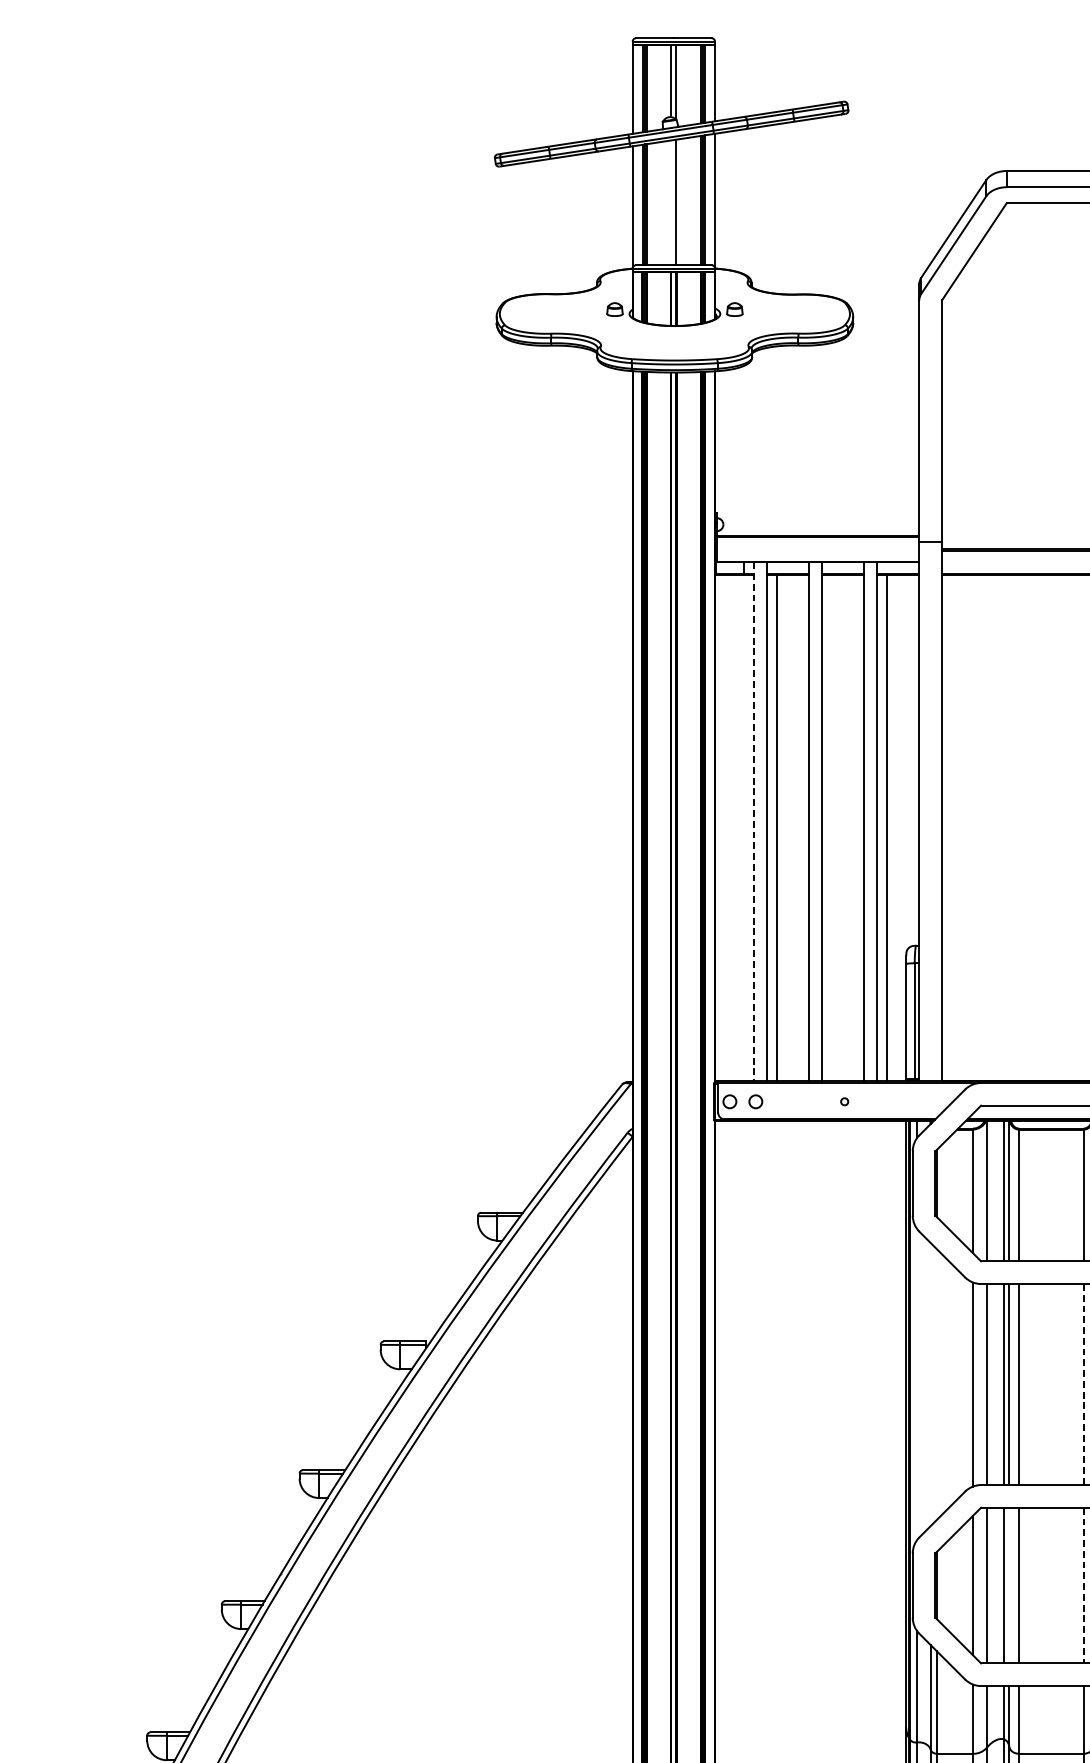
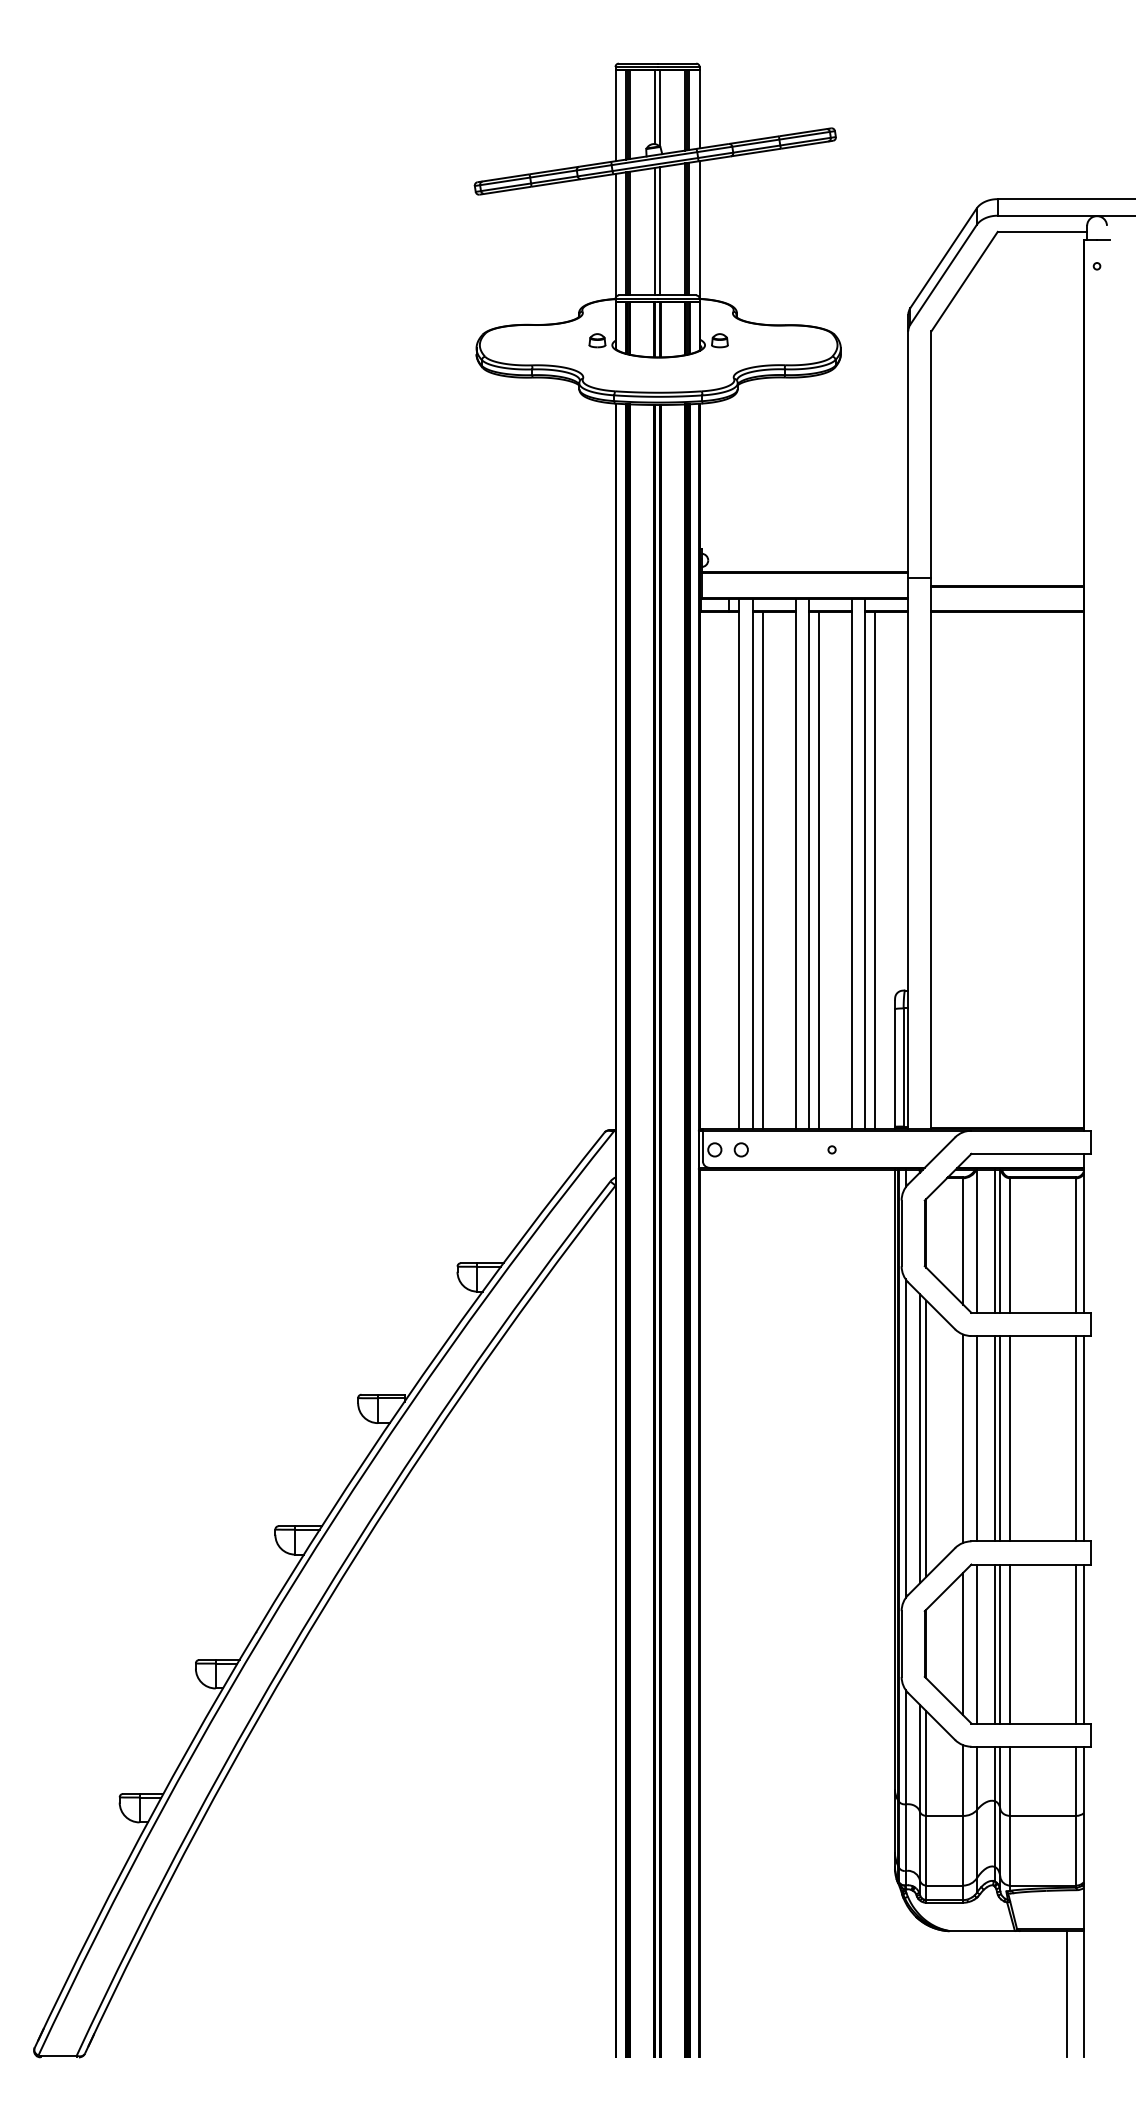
line: (670, 202) -> (654, 231), added
line: (754, 821) -> (739, 863), dashed -> solid
line: (831, 828) -> (818, 870), added
line: (916, 1384) -> (905, 1438), added
line: (930, 1384) -> (919, 1438), added
line: (937, 1384) -> (926, 1438), added
line: (1083, 1384) -> (1076, 1438), dashed -> solid
line: (1009, 1585) -> (1000, 1643), added
line: (1083, 1586) -> (1076, 1644), dashed -> solid

